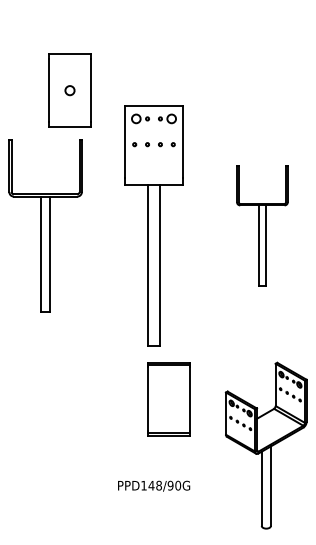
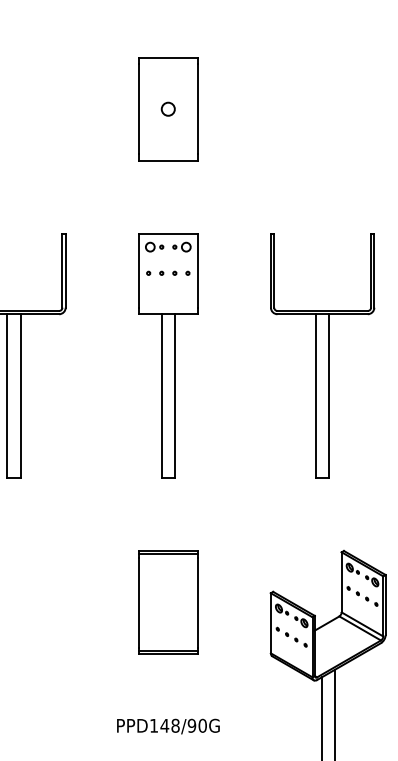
part: (69, 90) -> (167, 109), moved
part: (153, 225) -> (167, 355), size x0.71
part: (262, 225) -> (322, 355), size x1.43
part: (168, 399) -> (167, 603), moved

